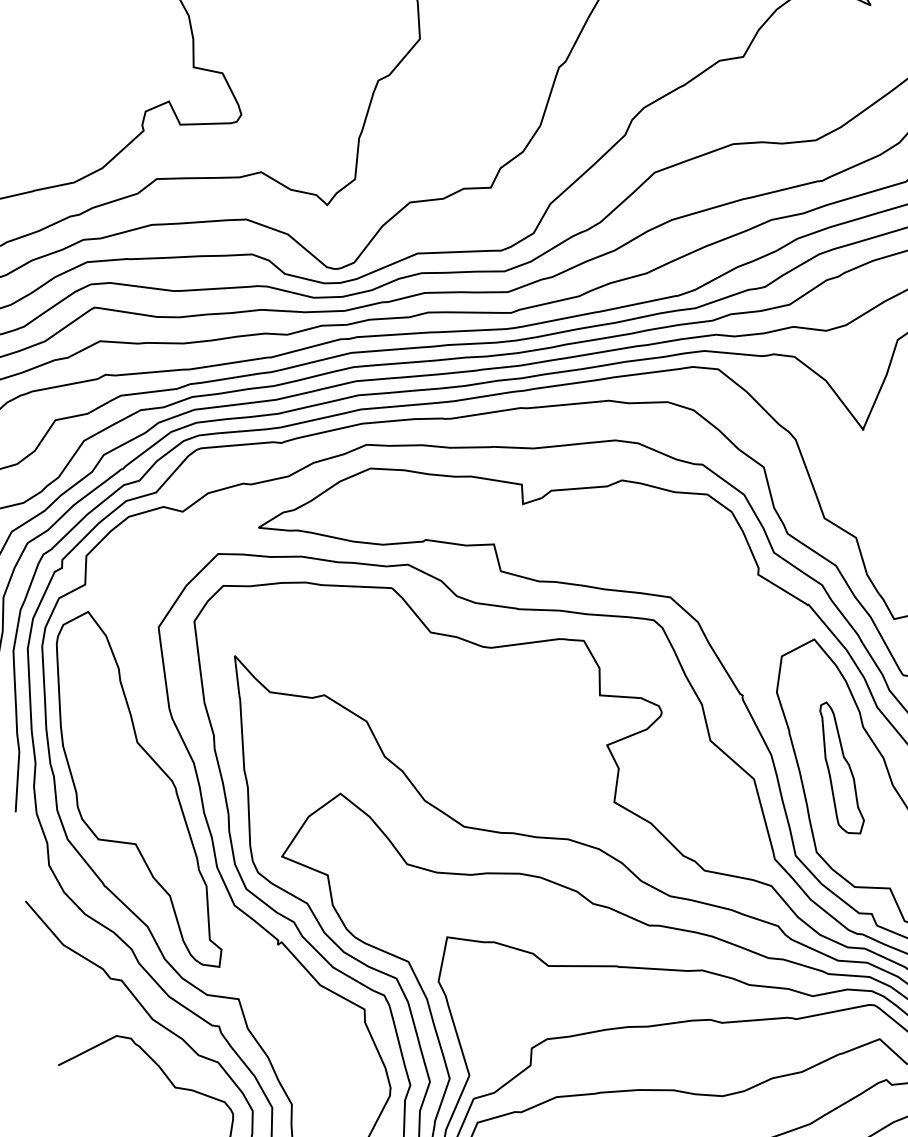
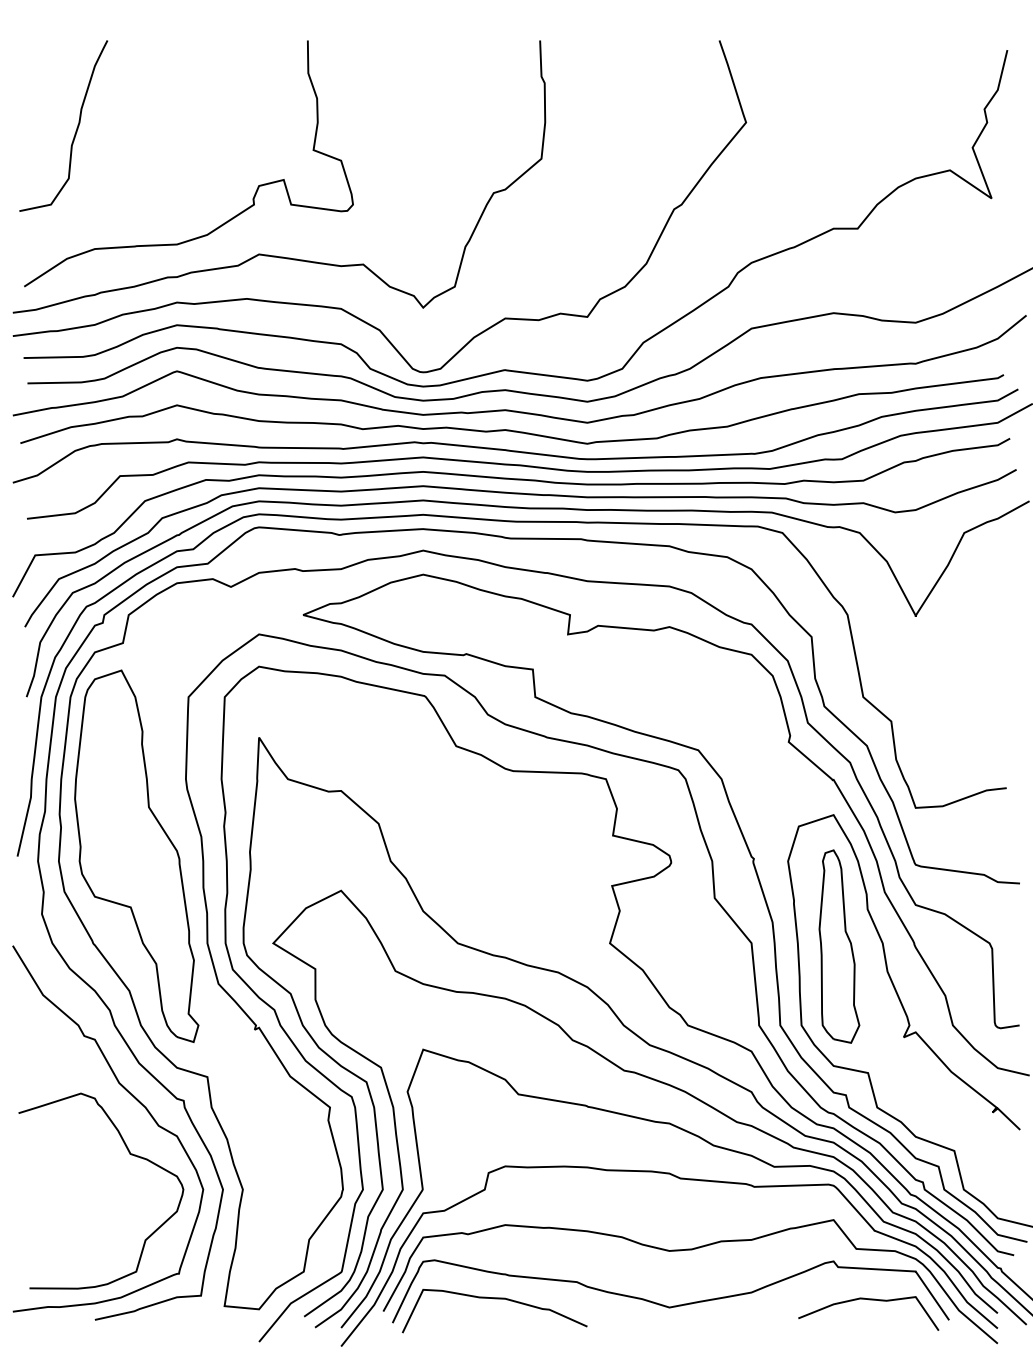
part: (841, 768) -> (839, 946), size x1.43

